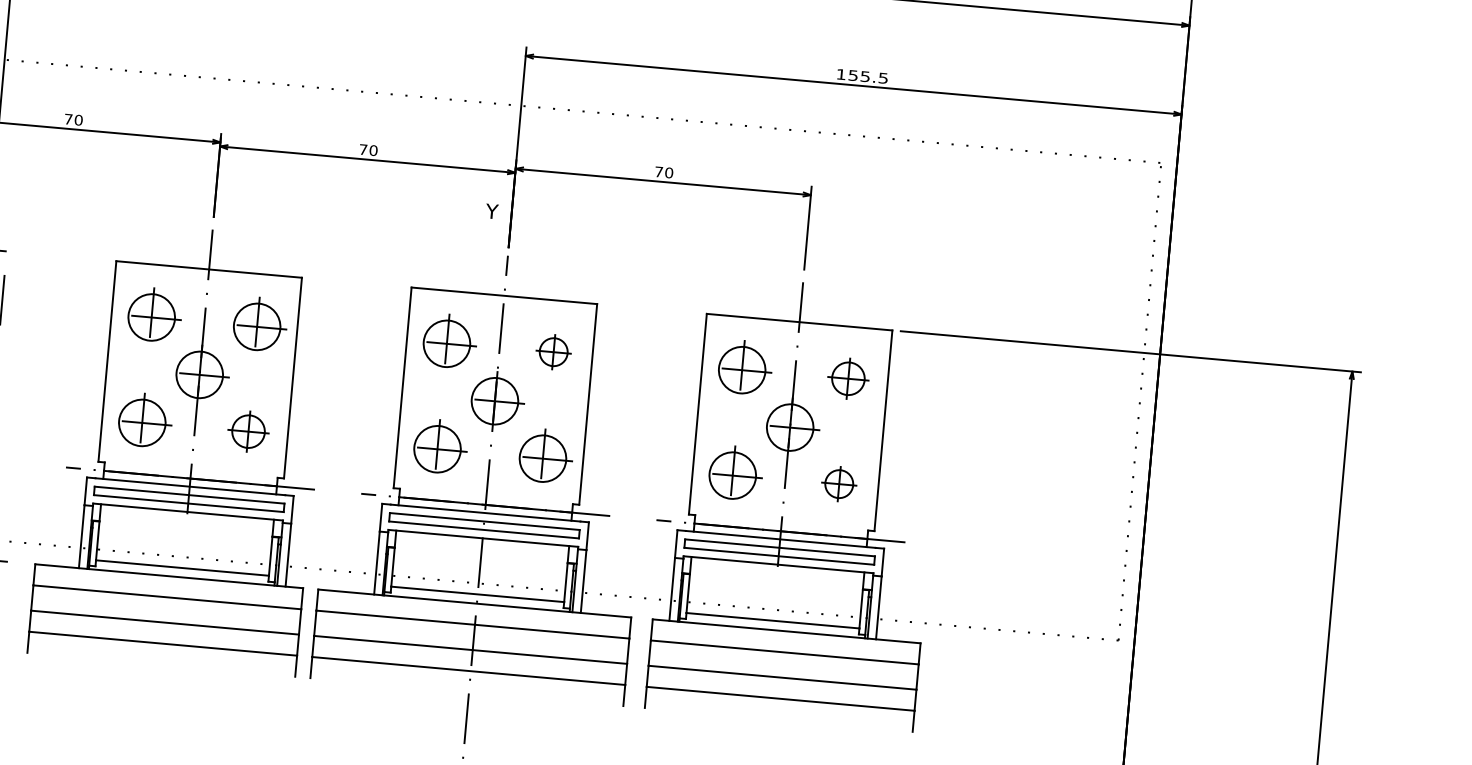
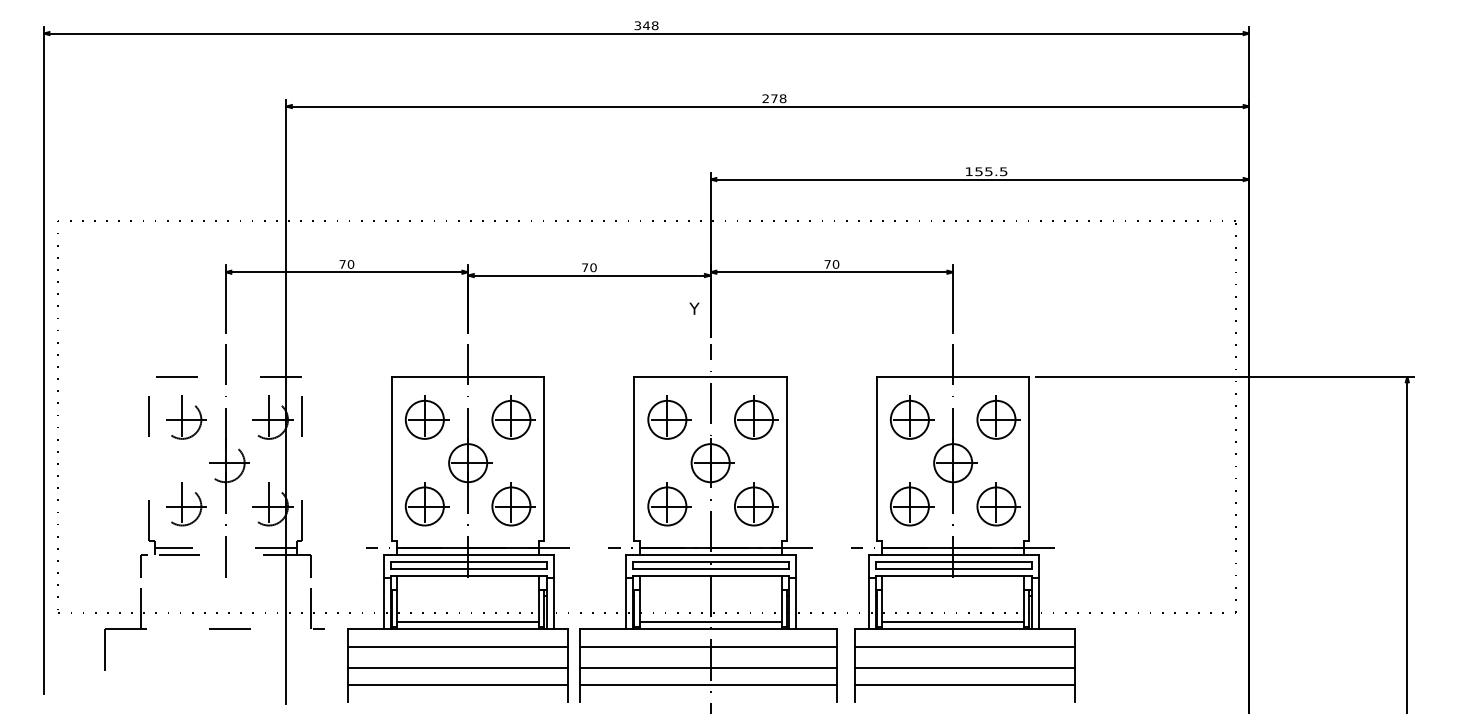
part: (555, 350) -> (756, 417), size x1.67
part: (850, 376) -> (998, 417), size x1.43
part: (250, 430) -> (513, 504), size x1.43
part: (840, 482) -> (998, 504), size x1.67

